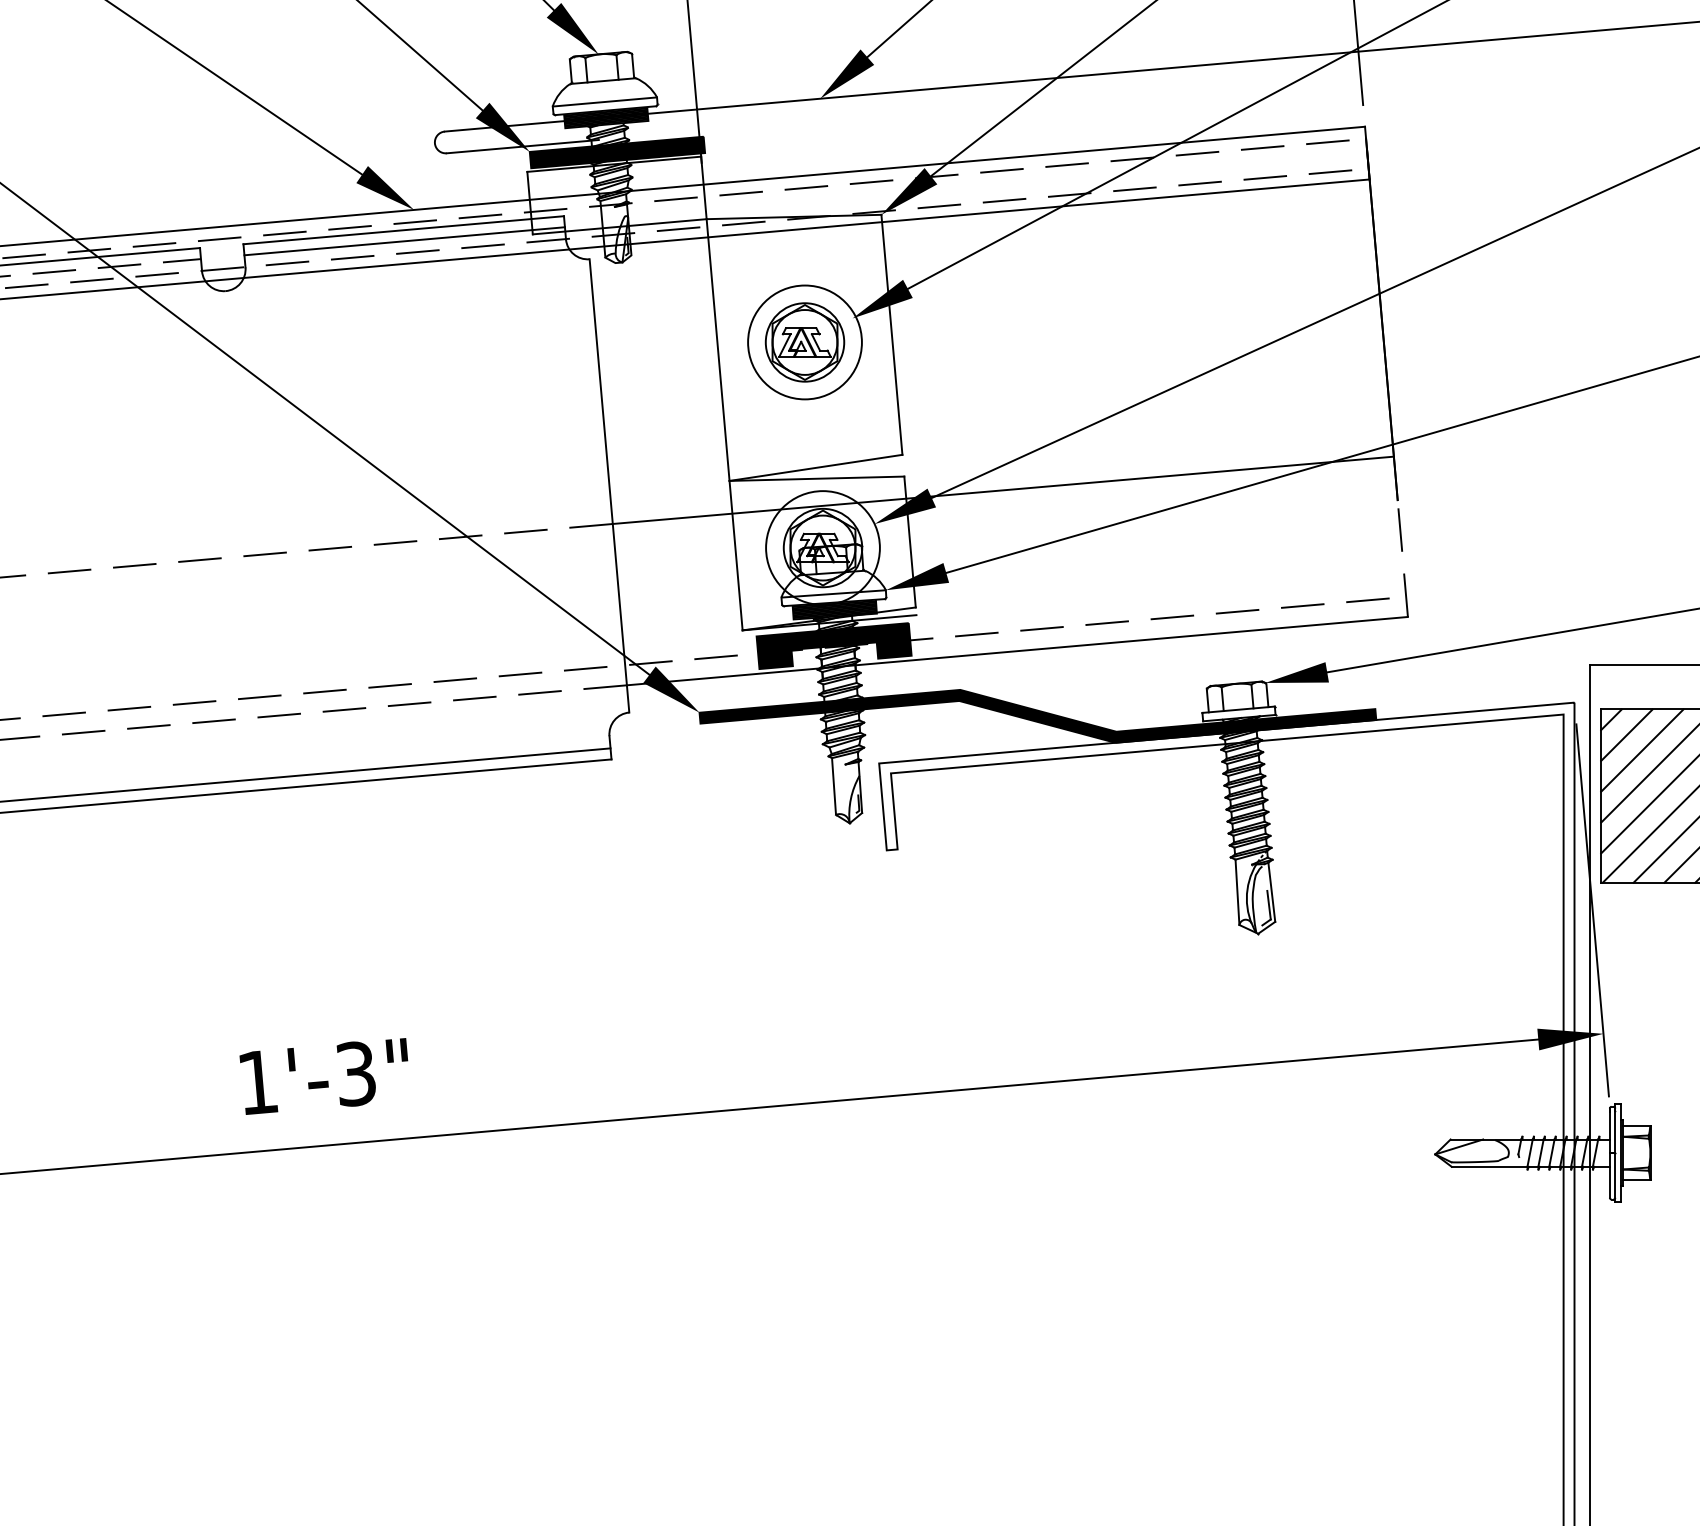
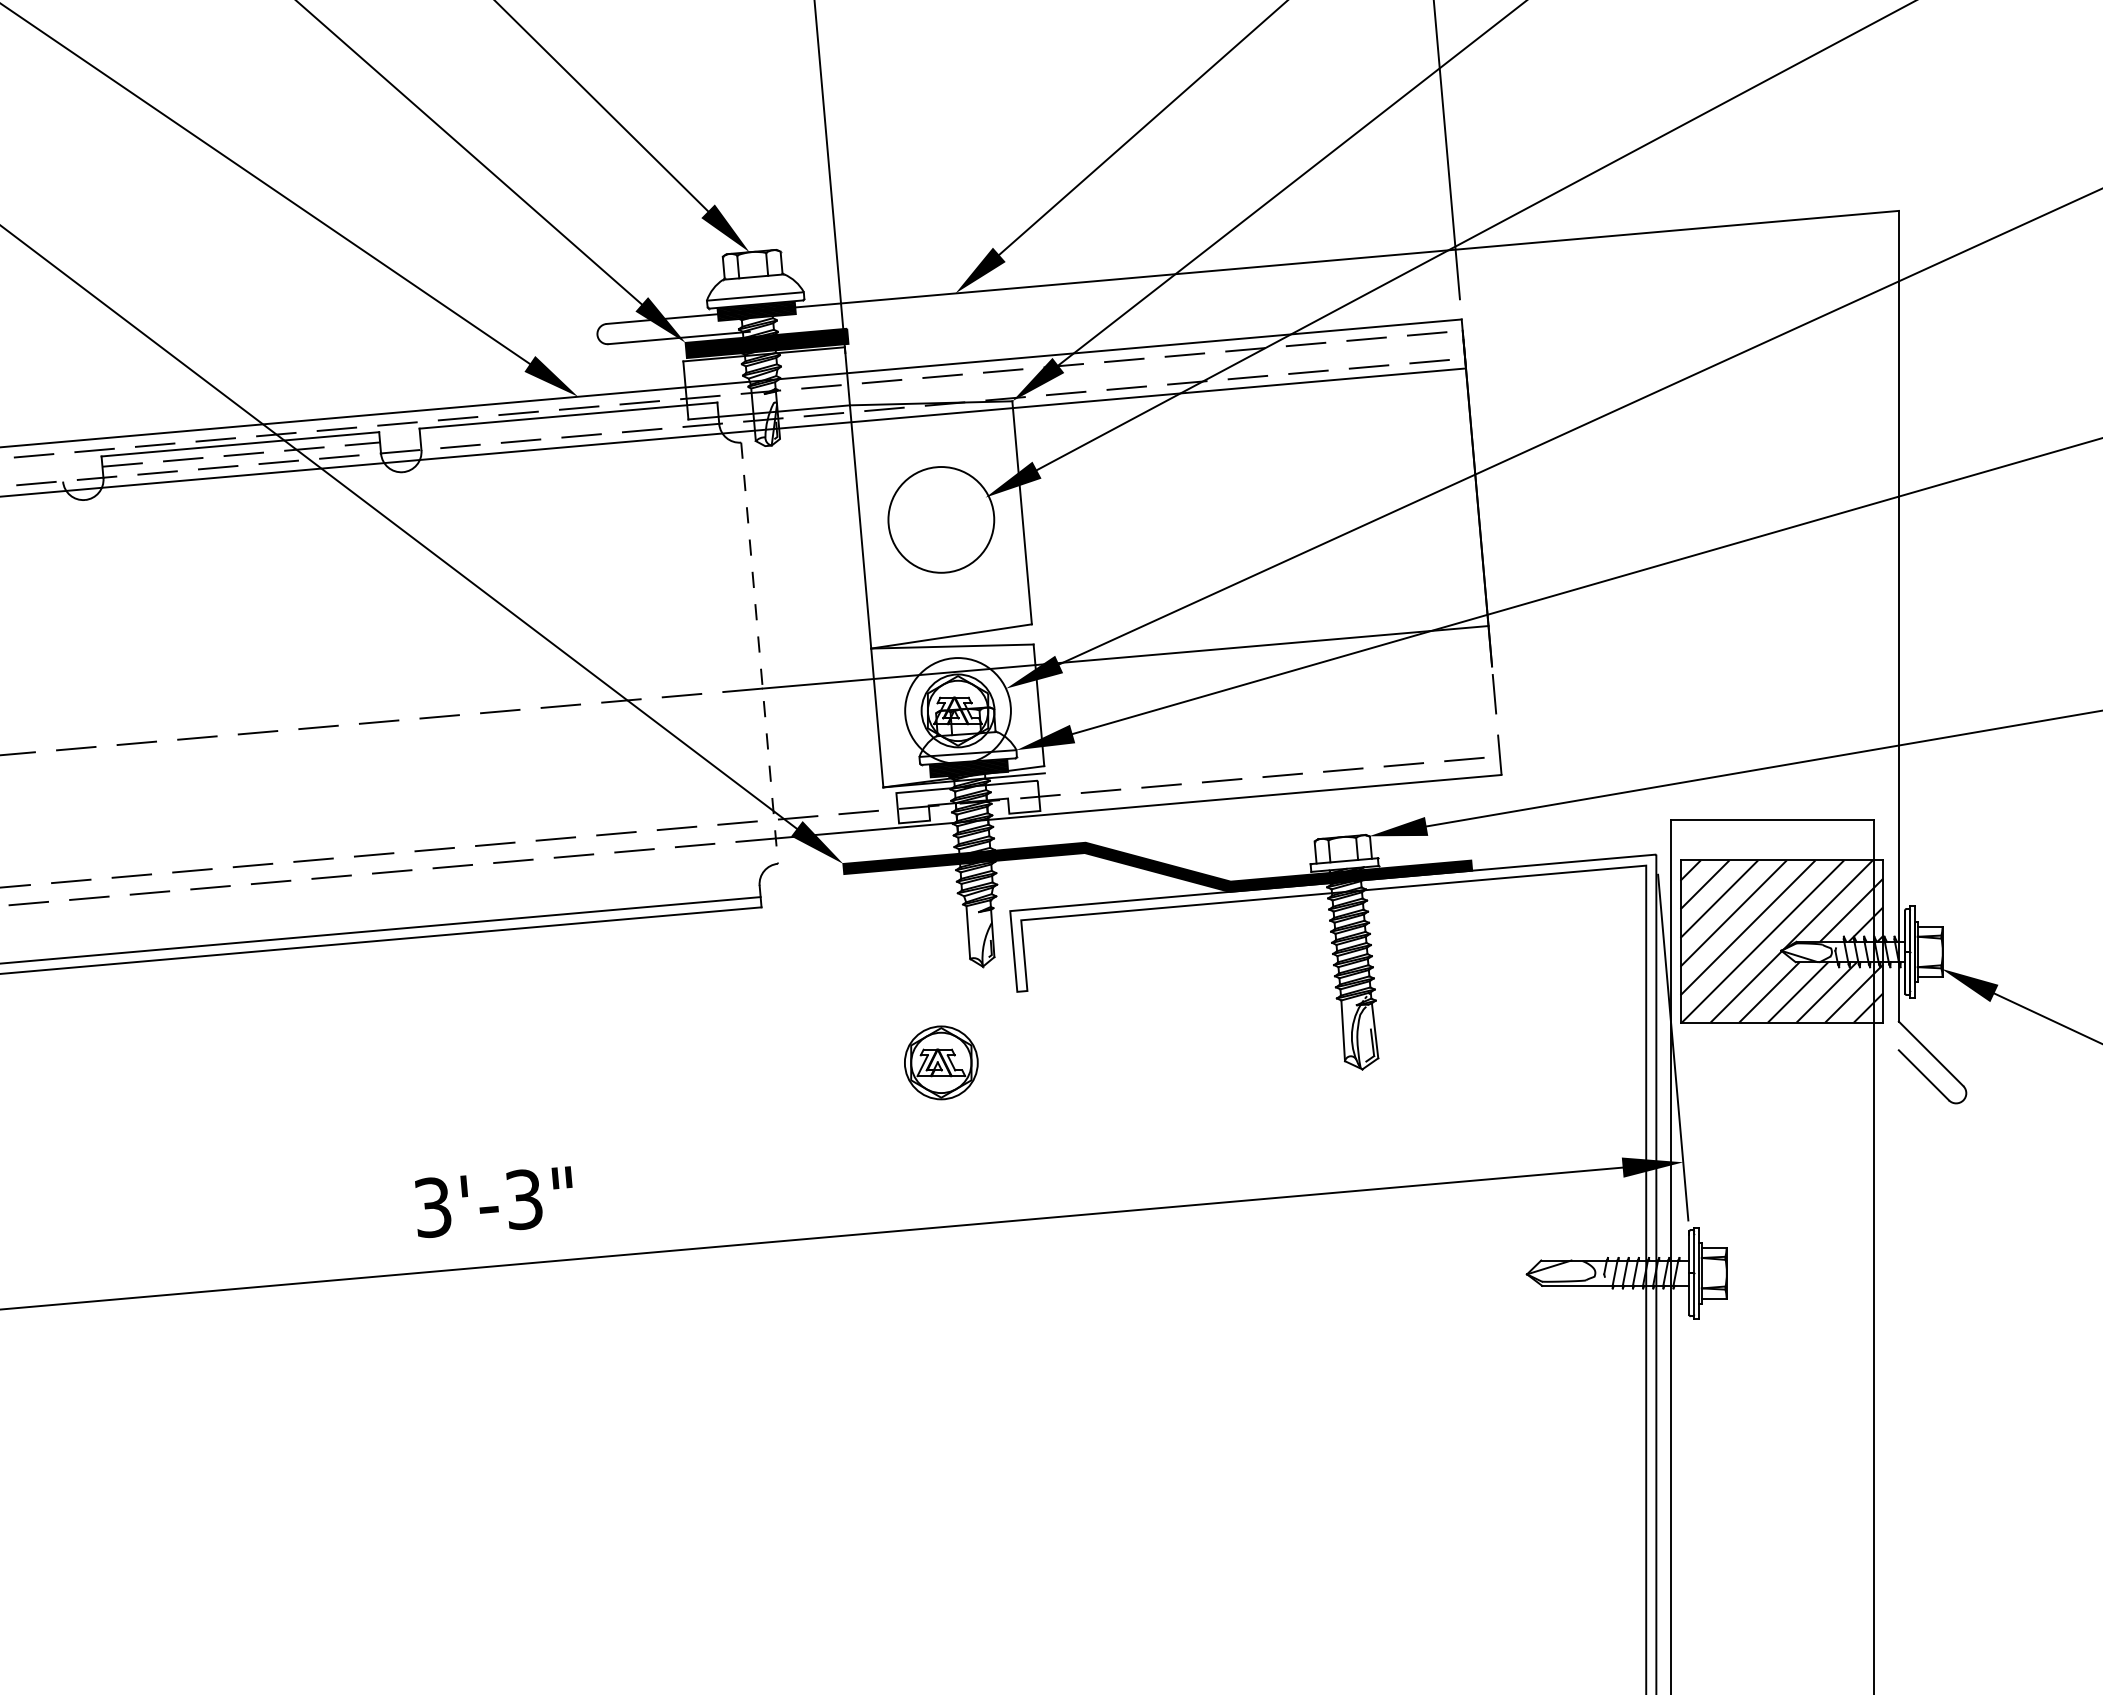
line: (404, 240) -> (569, 425), removed
part: (805, 342) -> (941, 1062), moved
line: (609, 486) -> (759, 653), solid -> dashed
fill: (834, 645) -> (968, 801), removed
text: (258, 1082) -> (433, 1207), 1'-3" -> 3'-3"

